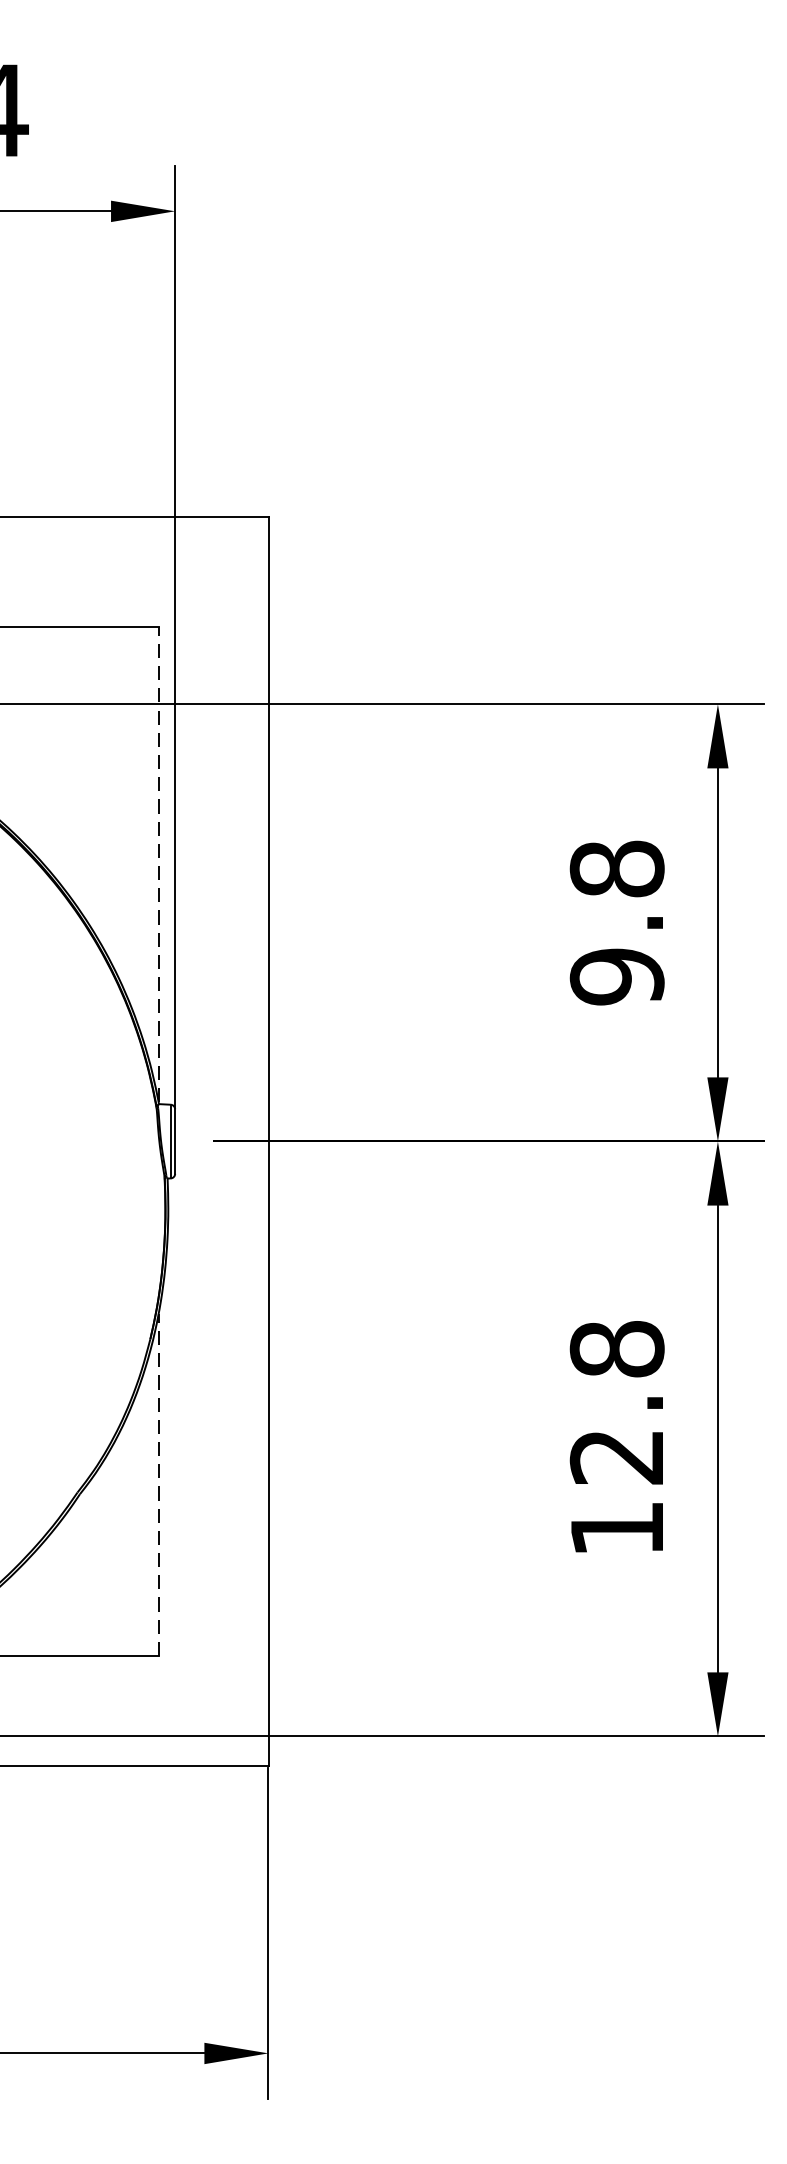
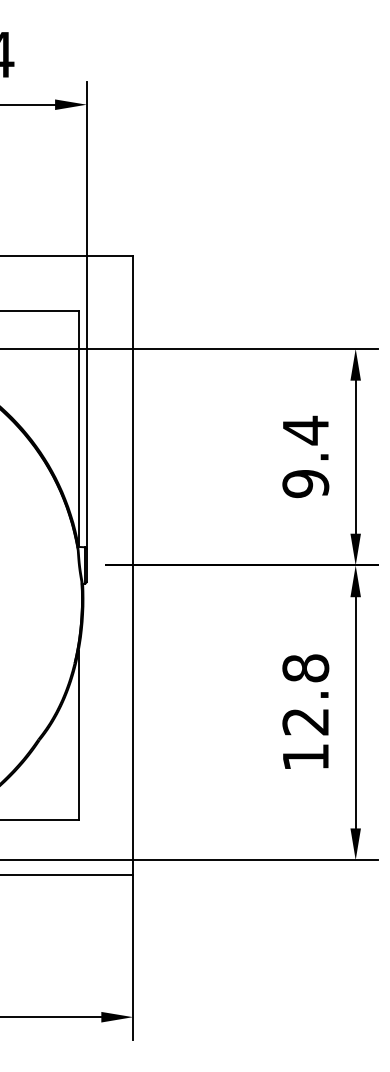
line: (158, 864) -> (78, 428), dashed -> solid
text: (616, 869) -> (305, 430), 9.8 -> 9.4
line: (158, 1484) -> (78, 735), dashed -> solid

